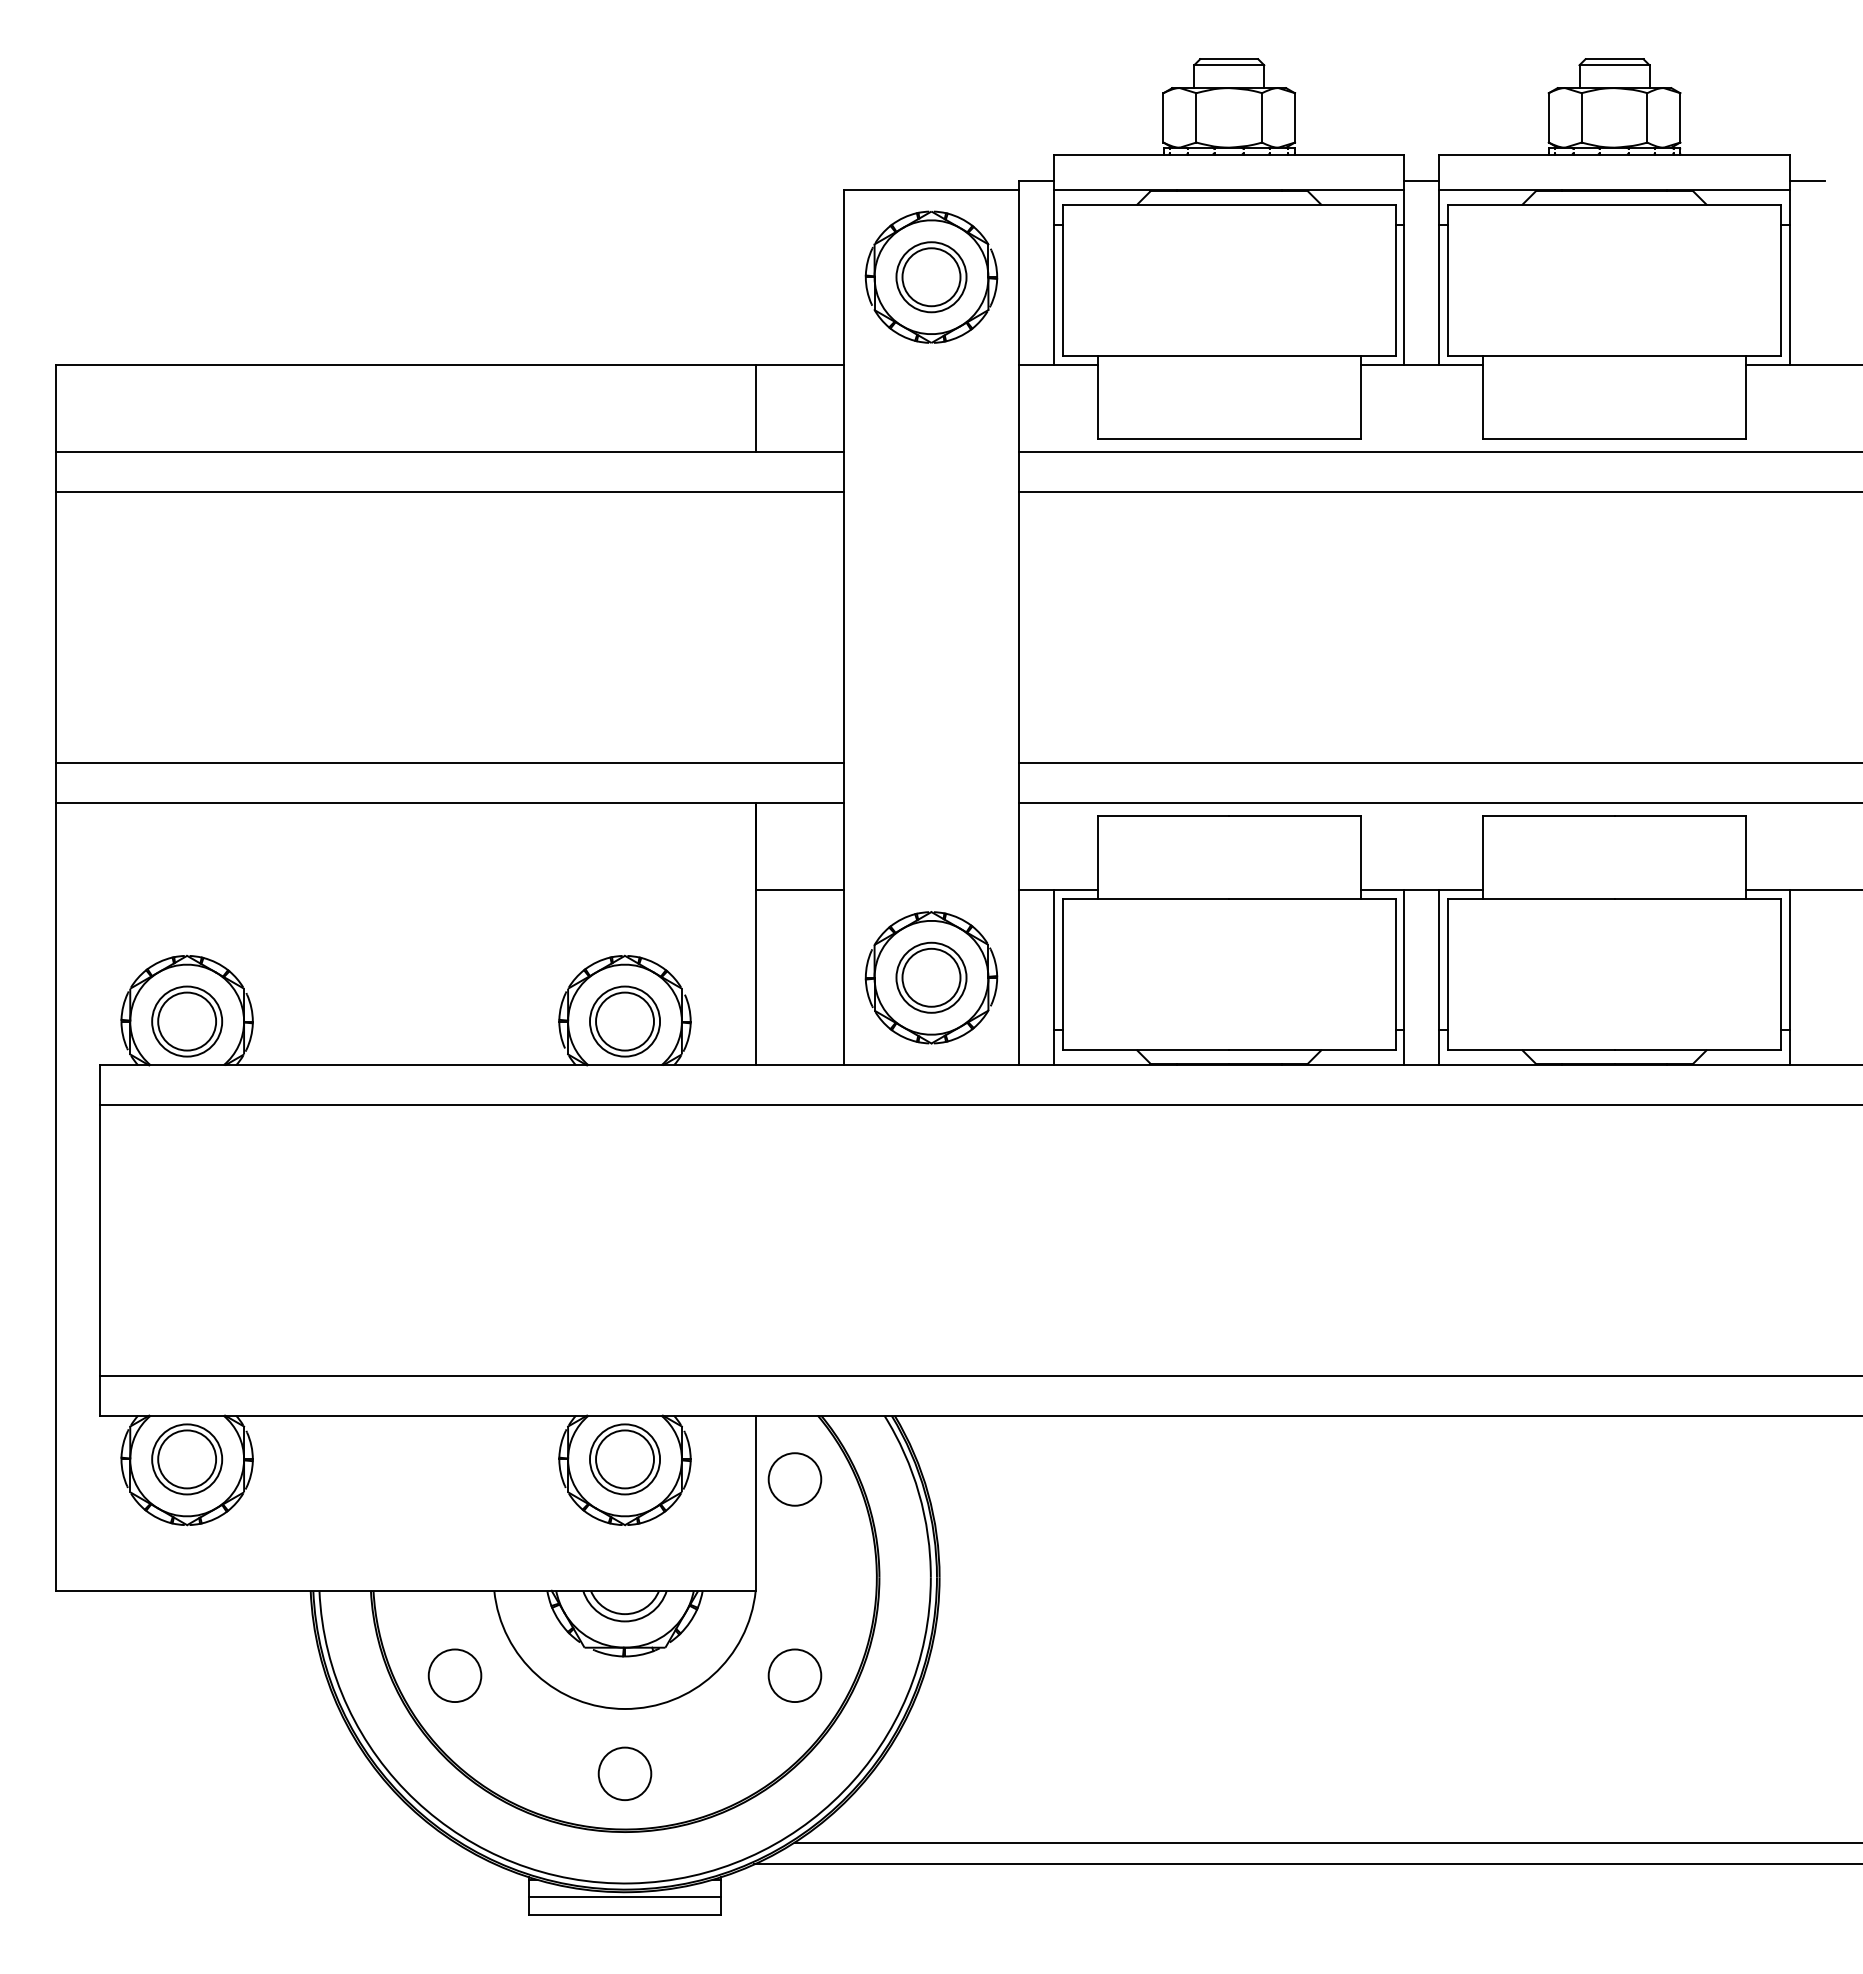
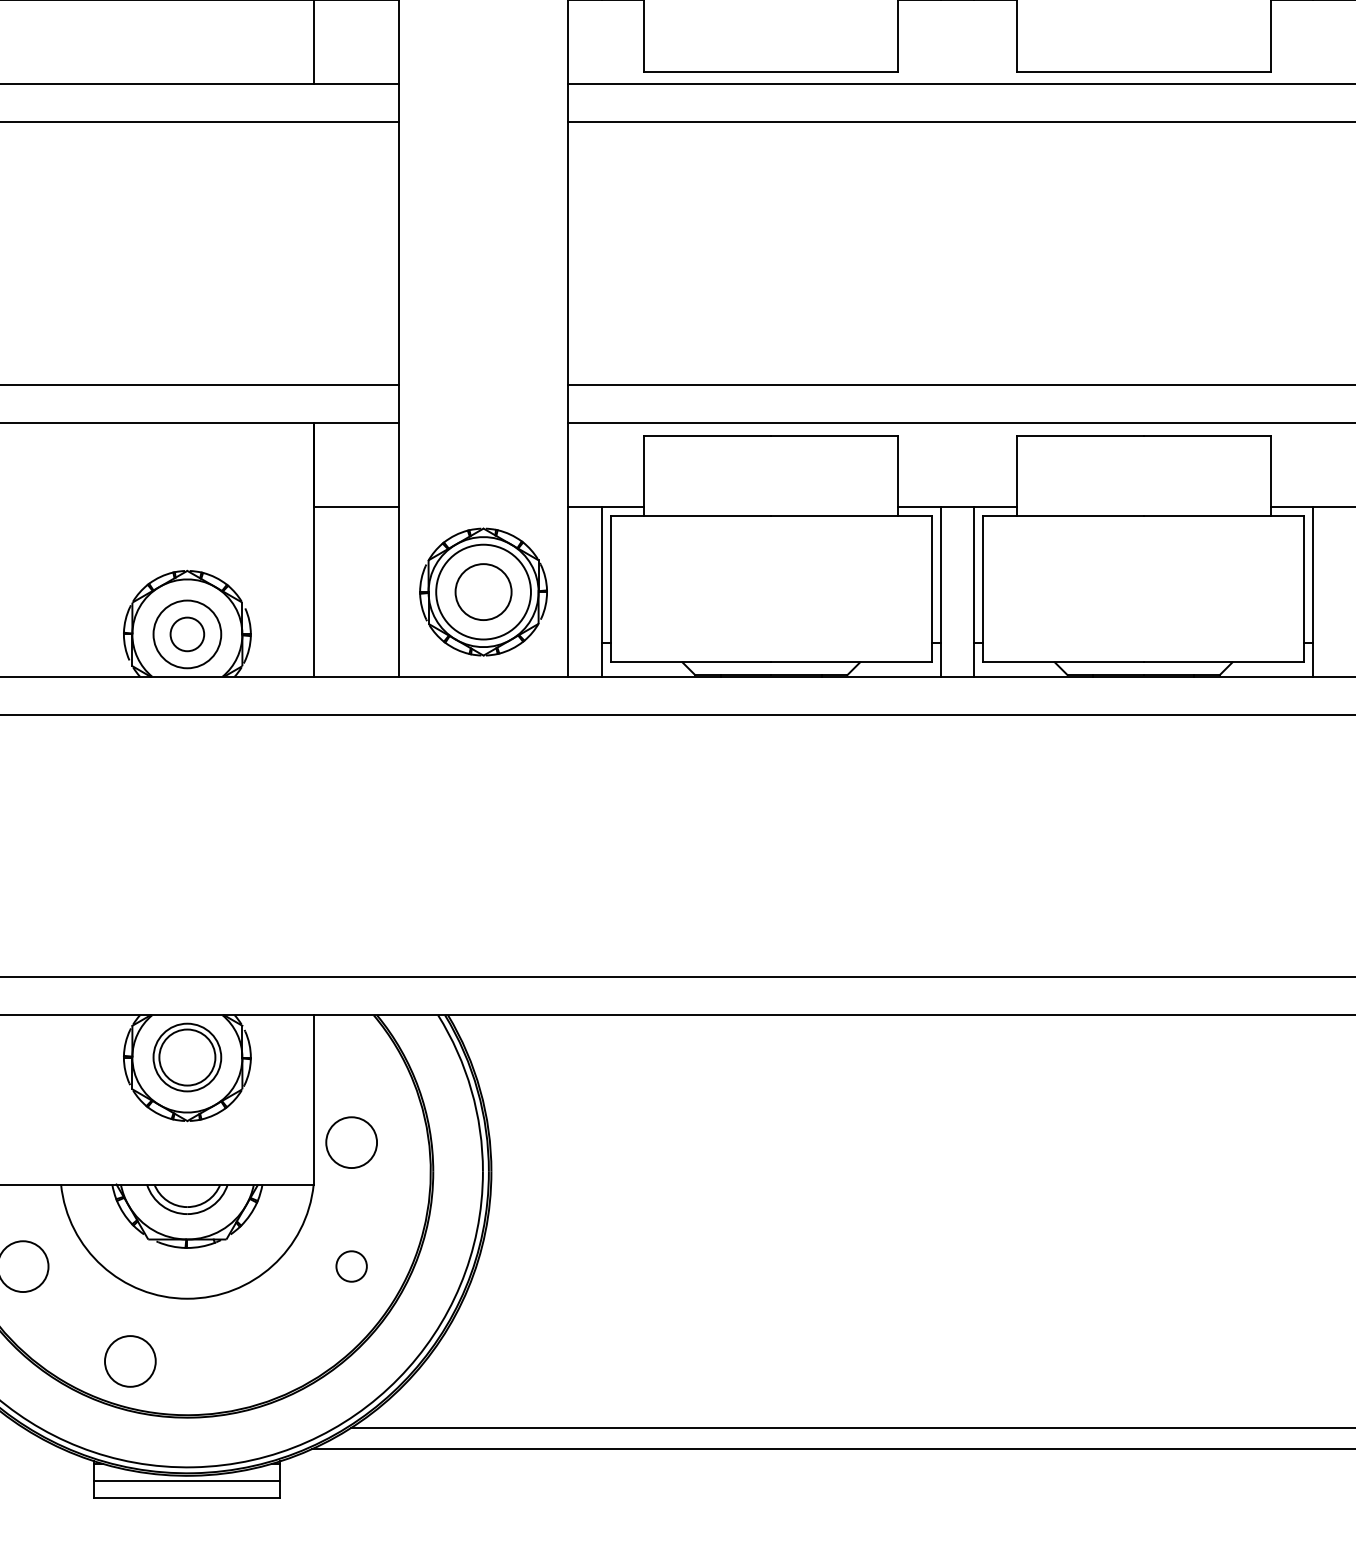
circle: (931, 977) -> (483, 591), size x1.4
circle: (625, 1021) -> (187, 634), size x0.6
circle: (794, 1479) -> (351, 1142), moved
circle: (794, 1675) -> (351, 1266), size x0.6
circle: (624, 1773) -> (129, 1361), moved

